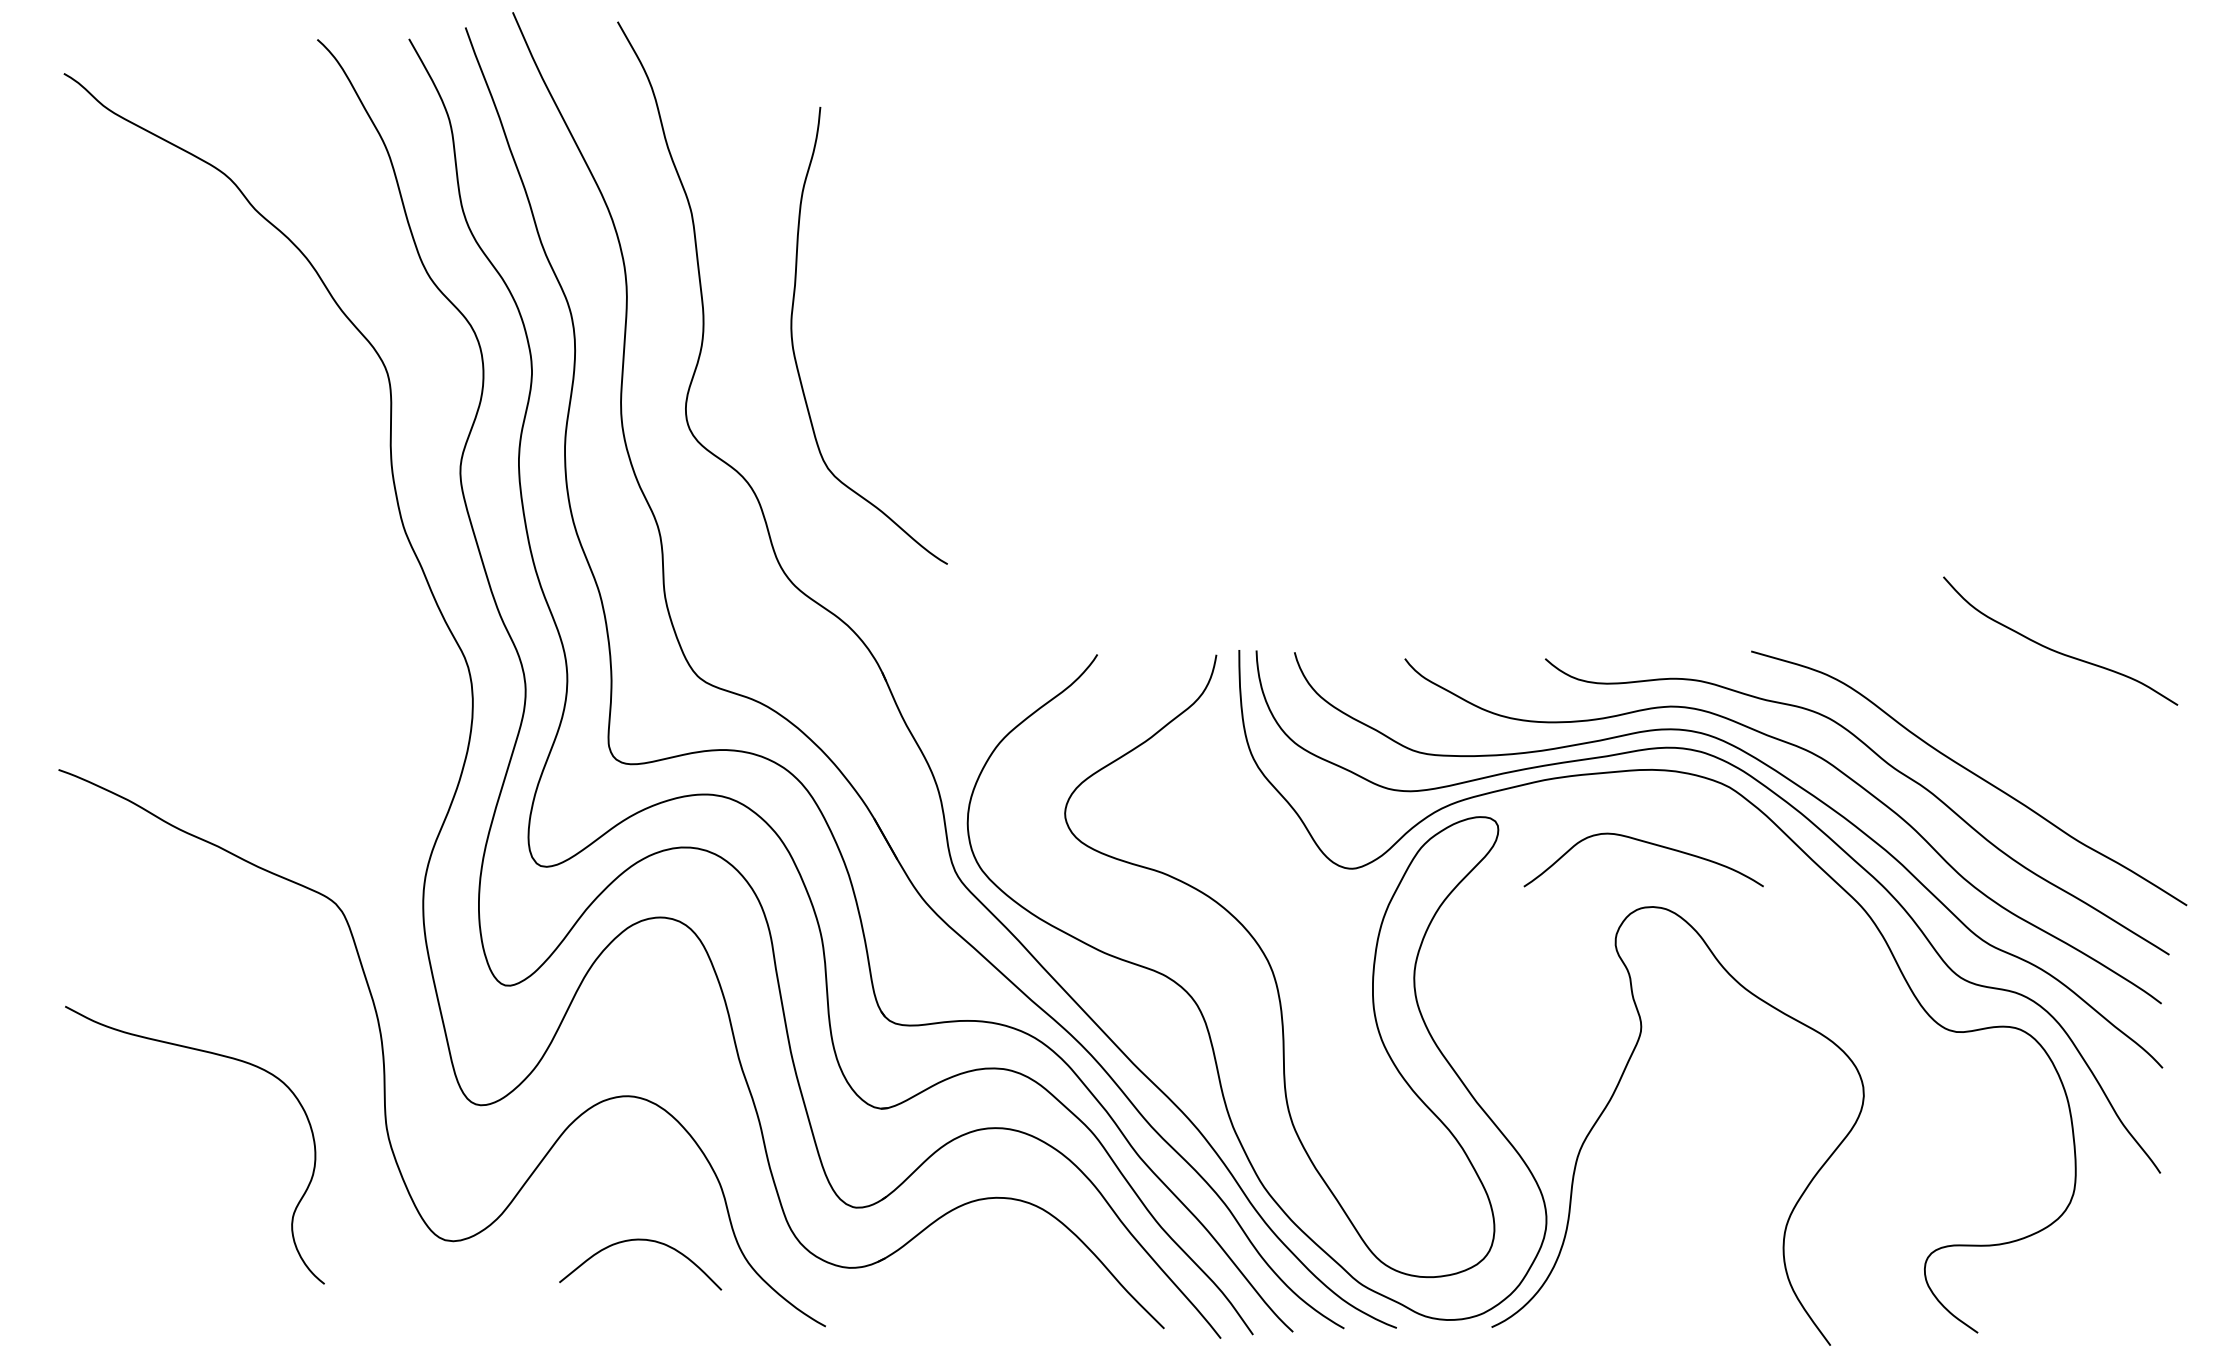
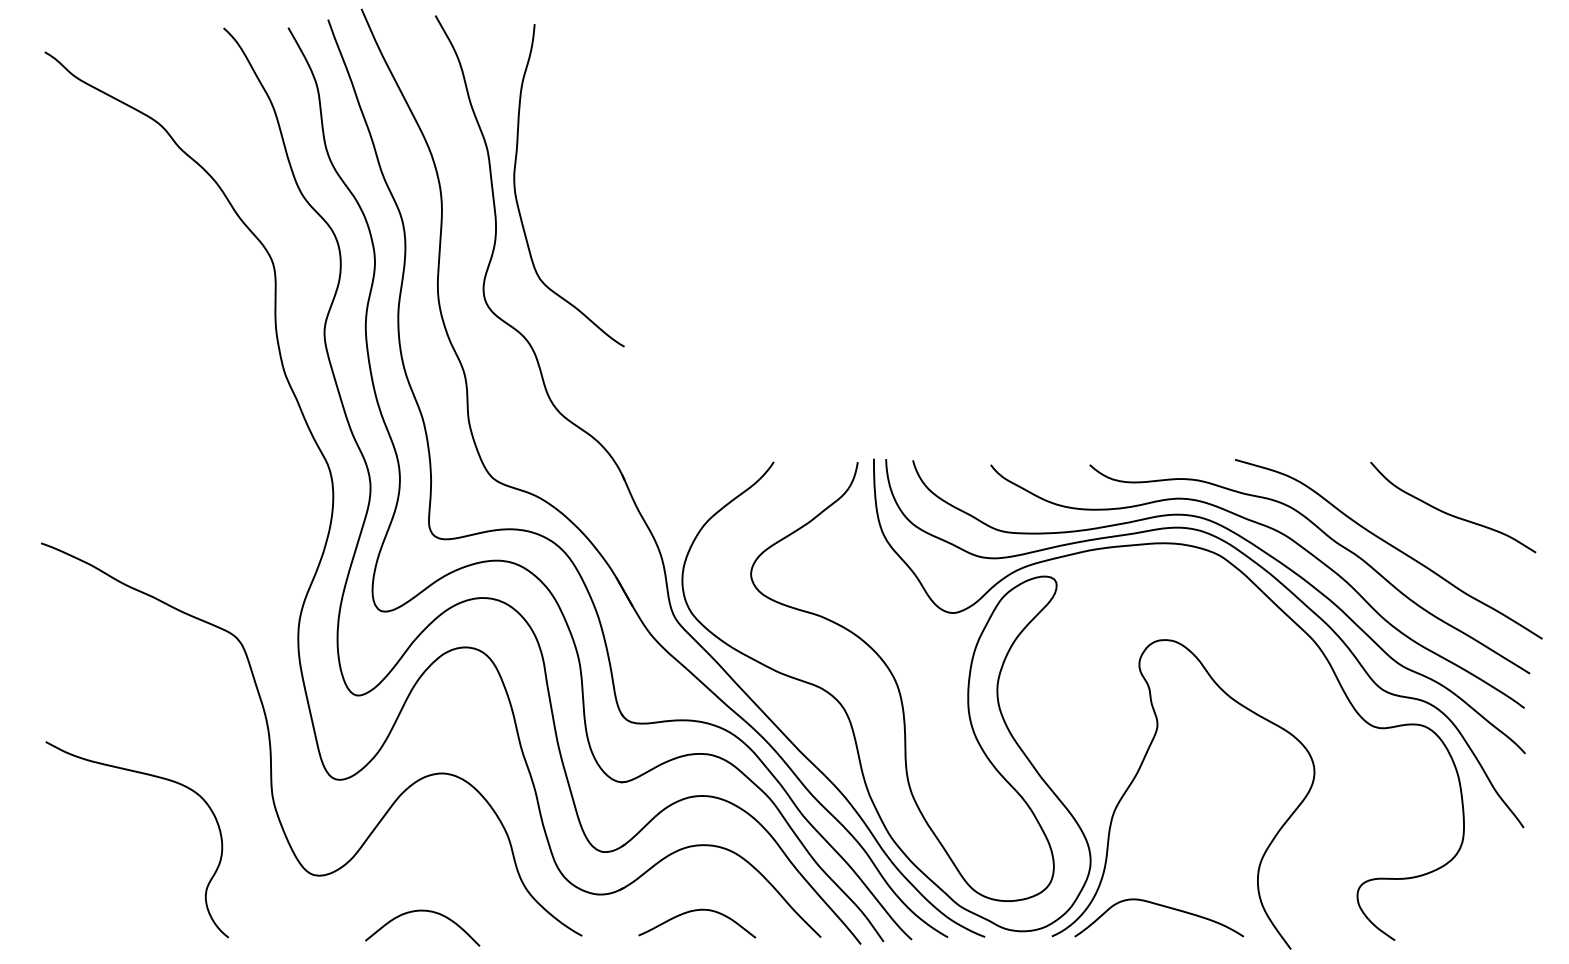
curve: (793, 341) -> (515, 189), moved
curve: (2056, 650) -> (1450, 514), moved
curve: (1646, 843) -> (1161, 906), moved
curve: (216, 1055) -> (152, 776), moved
curve: (640, 1240) -> (422, 911), moved
curve: (986, 1291) -> (695, 911), added

